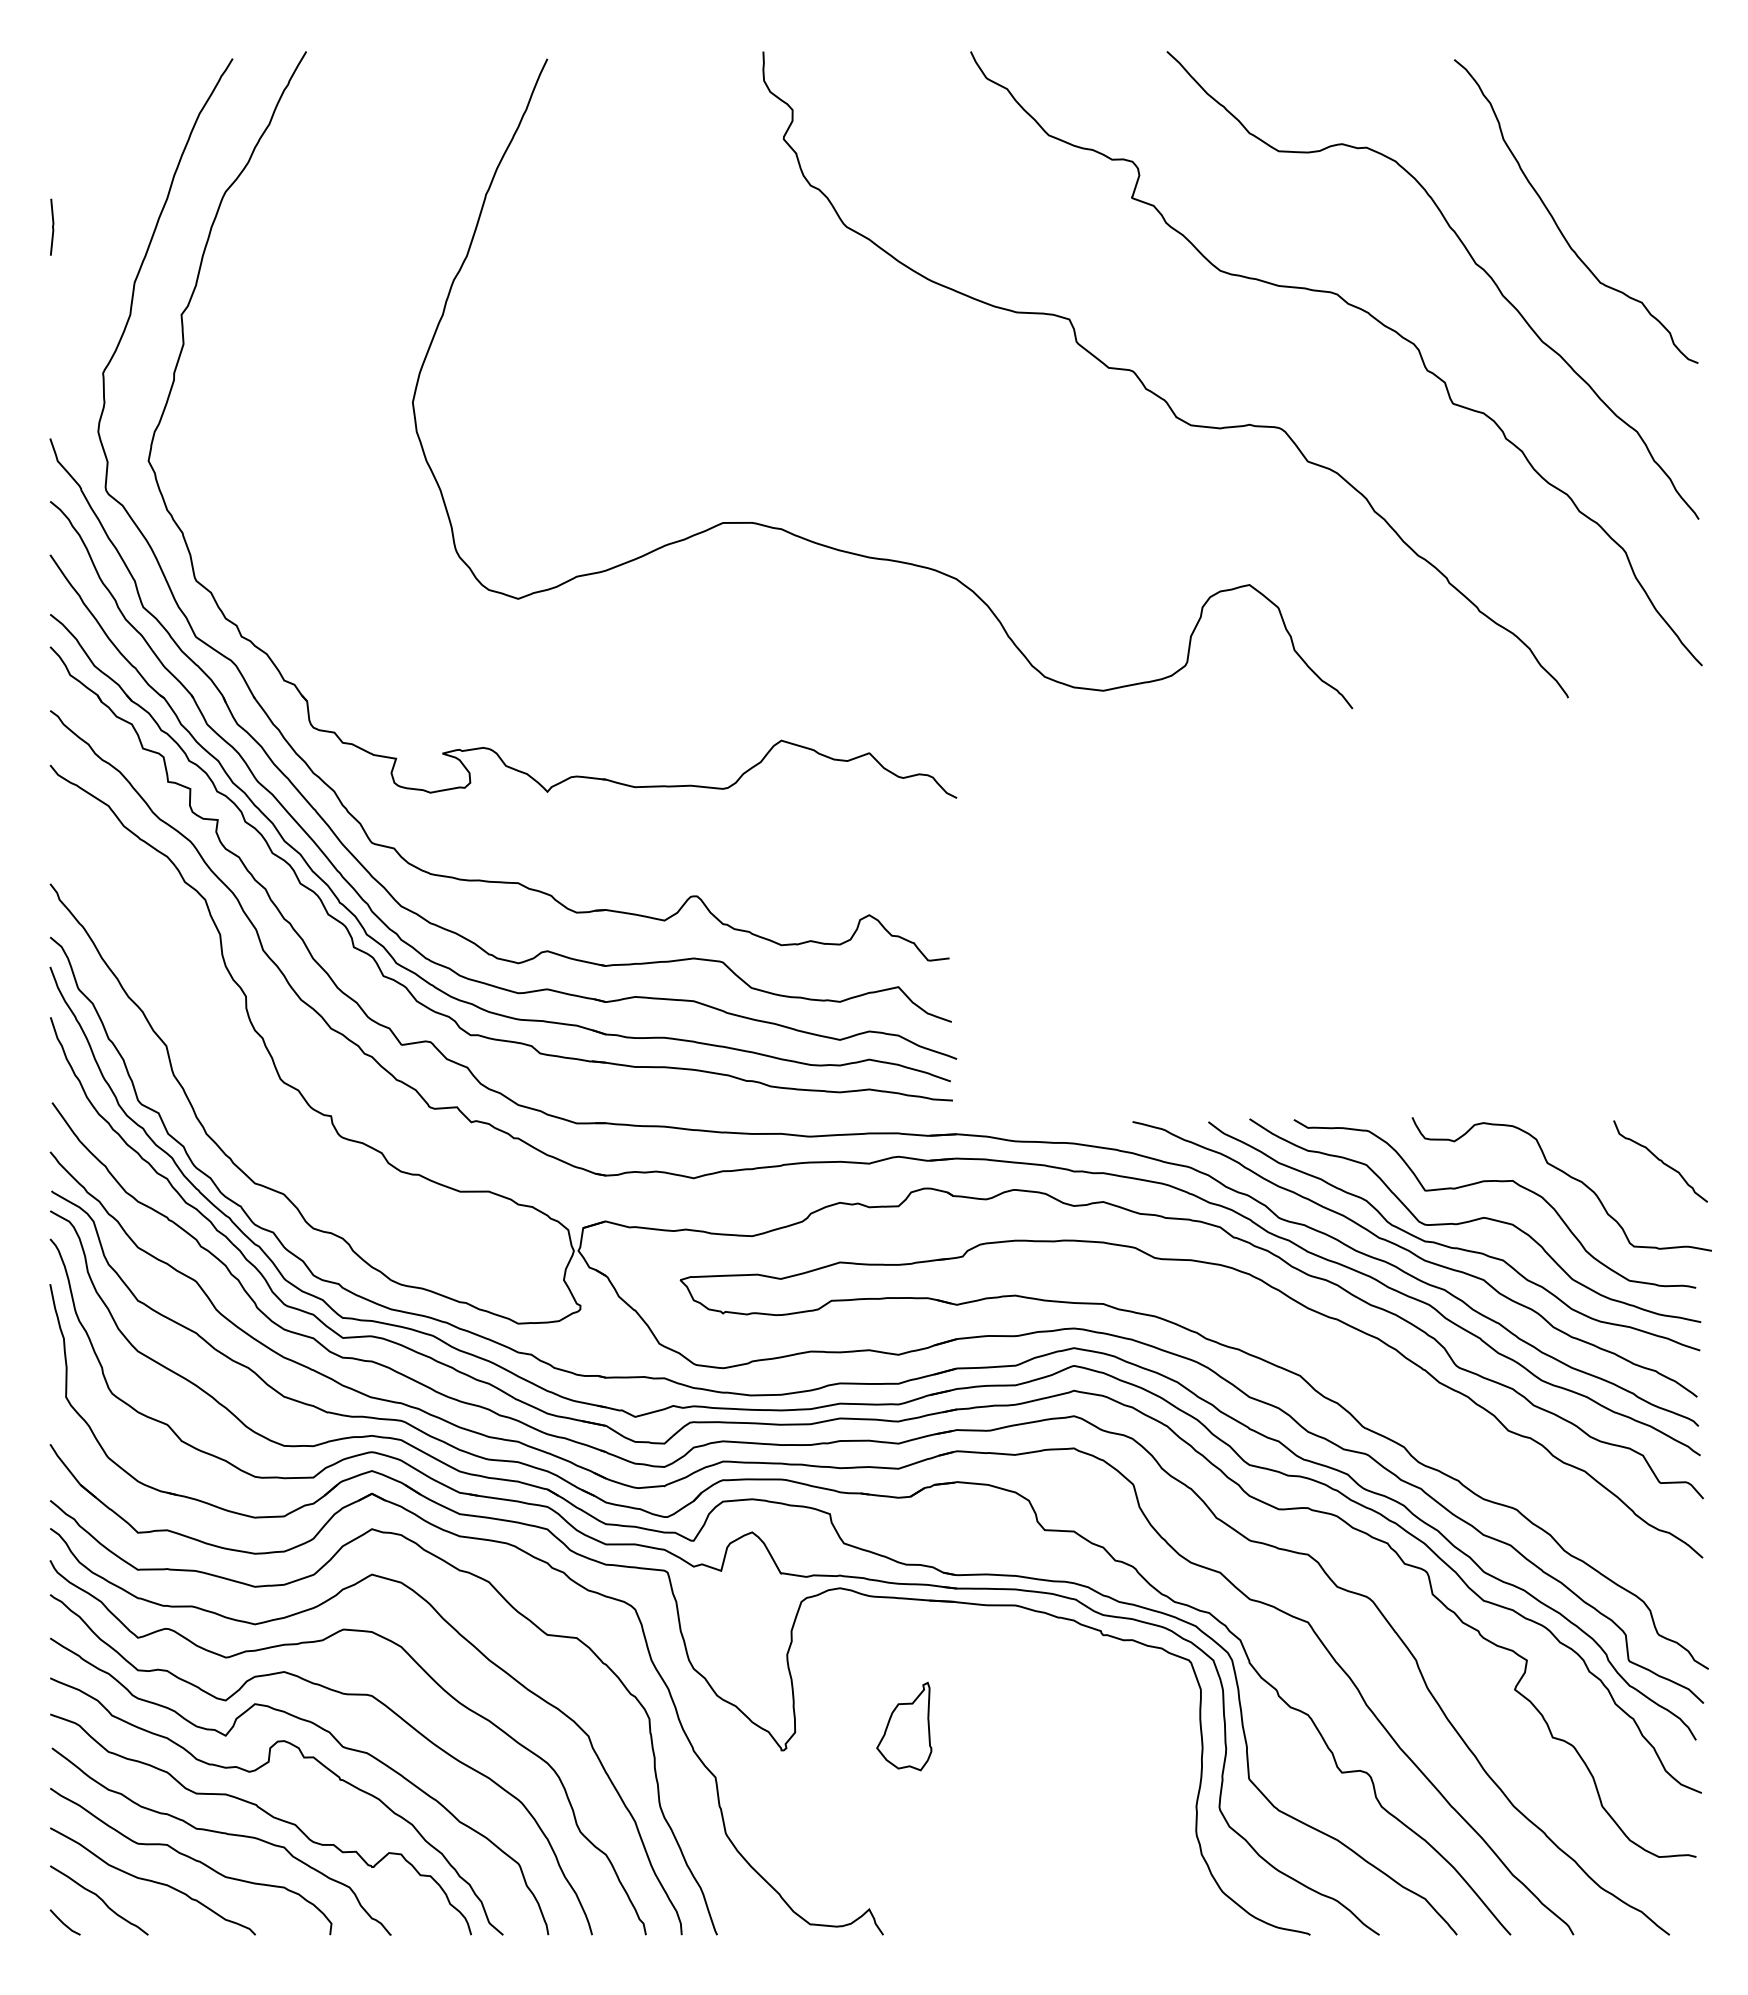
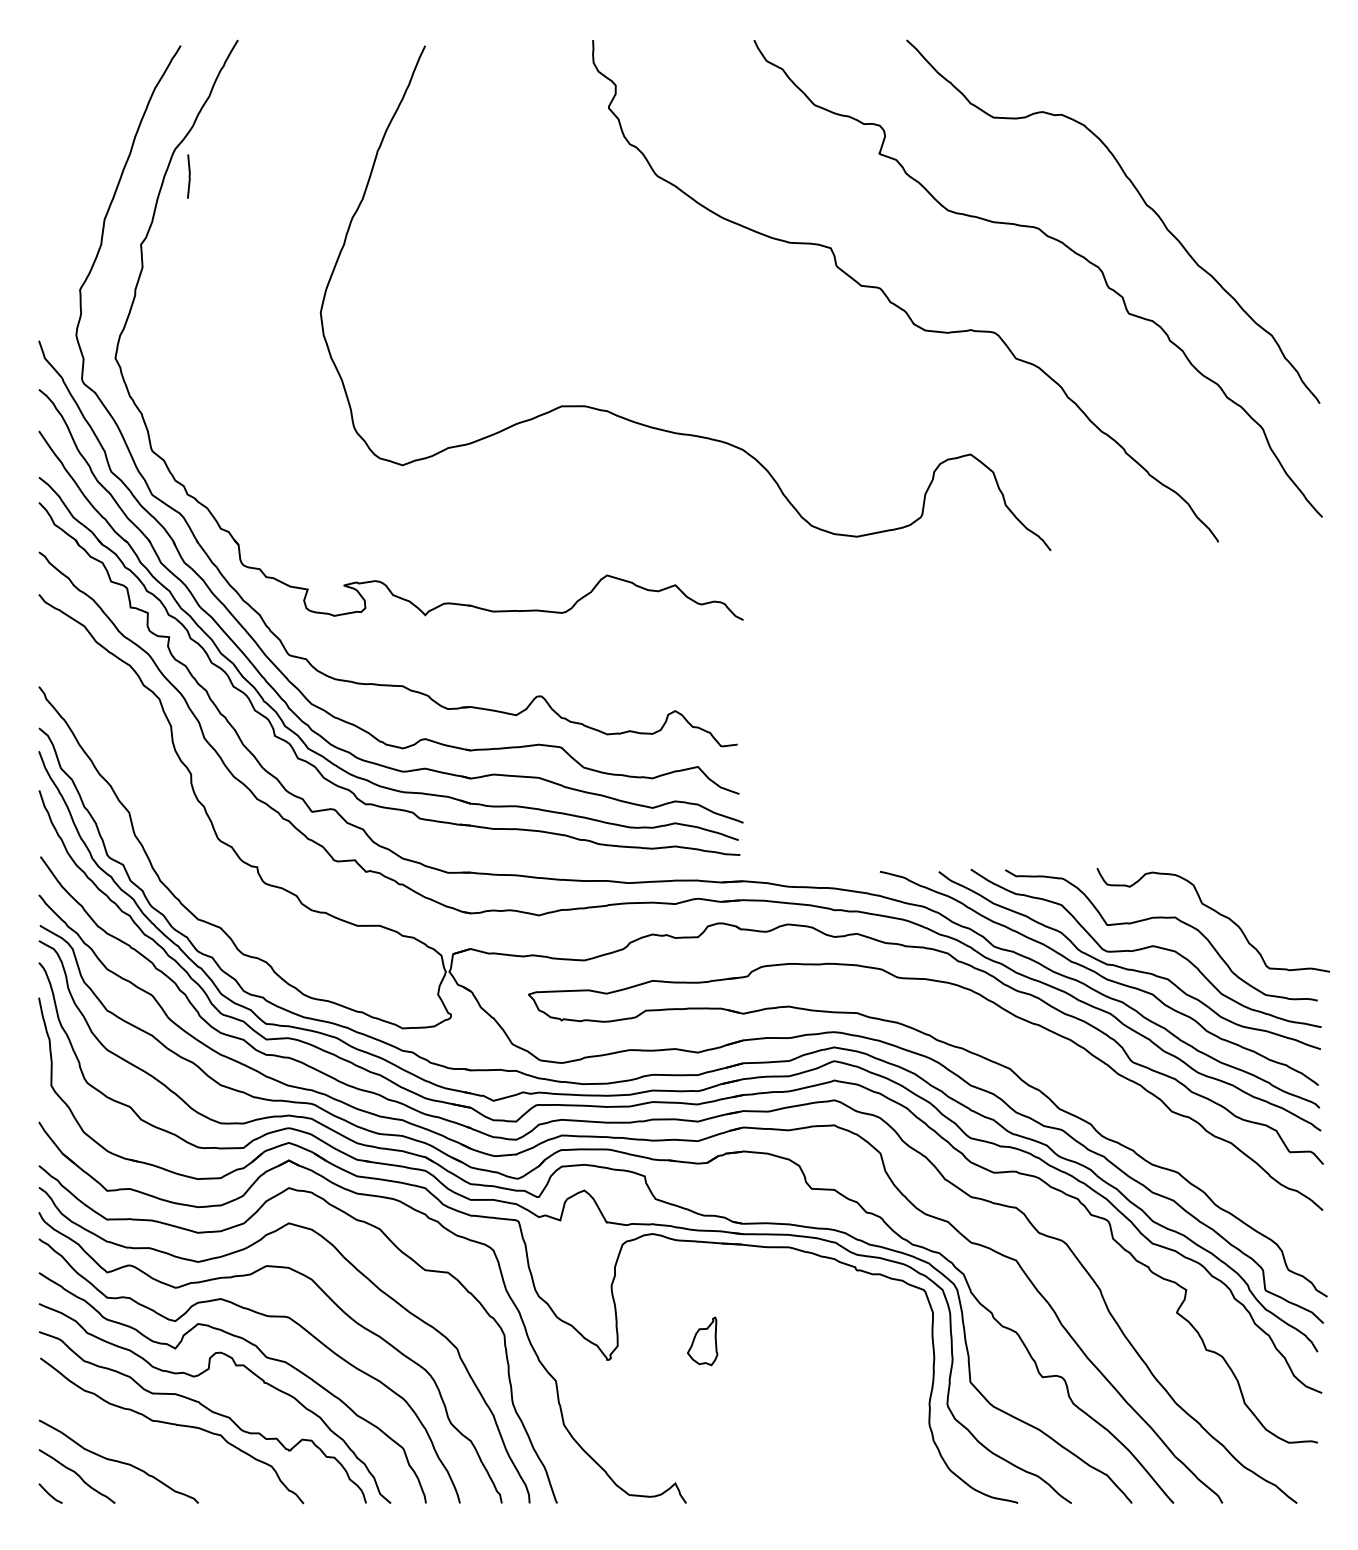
curve: (1556, 222) -> (1209, 172), removed
line: (52, 226) -> (189, 176), moved
curve: (1660, 1161) -> (1290, 902), removed
part: (904, 1726) -> (702, 1341), size x0.7
curve: (191, 1859) -> (148, 1444), removed

